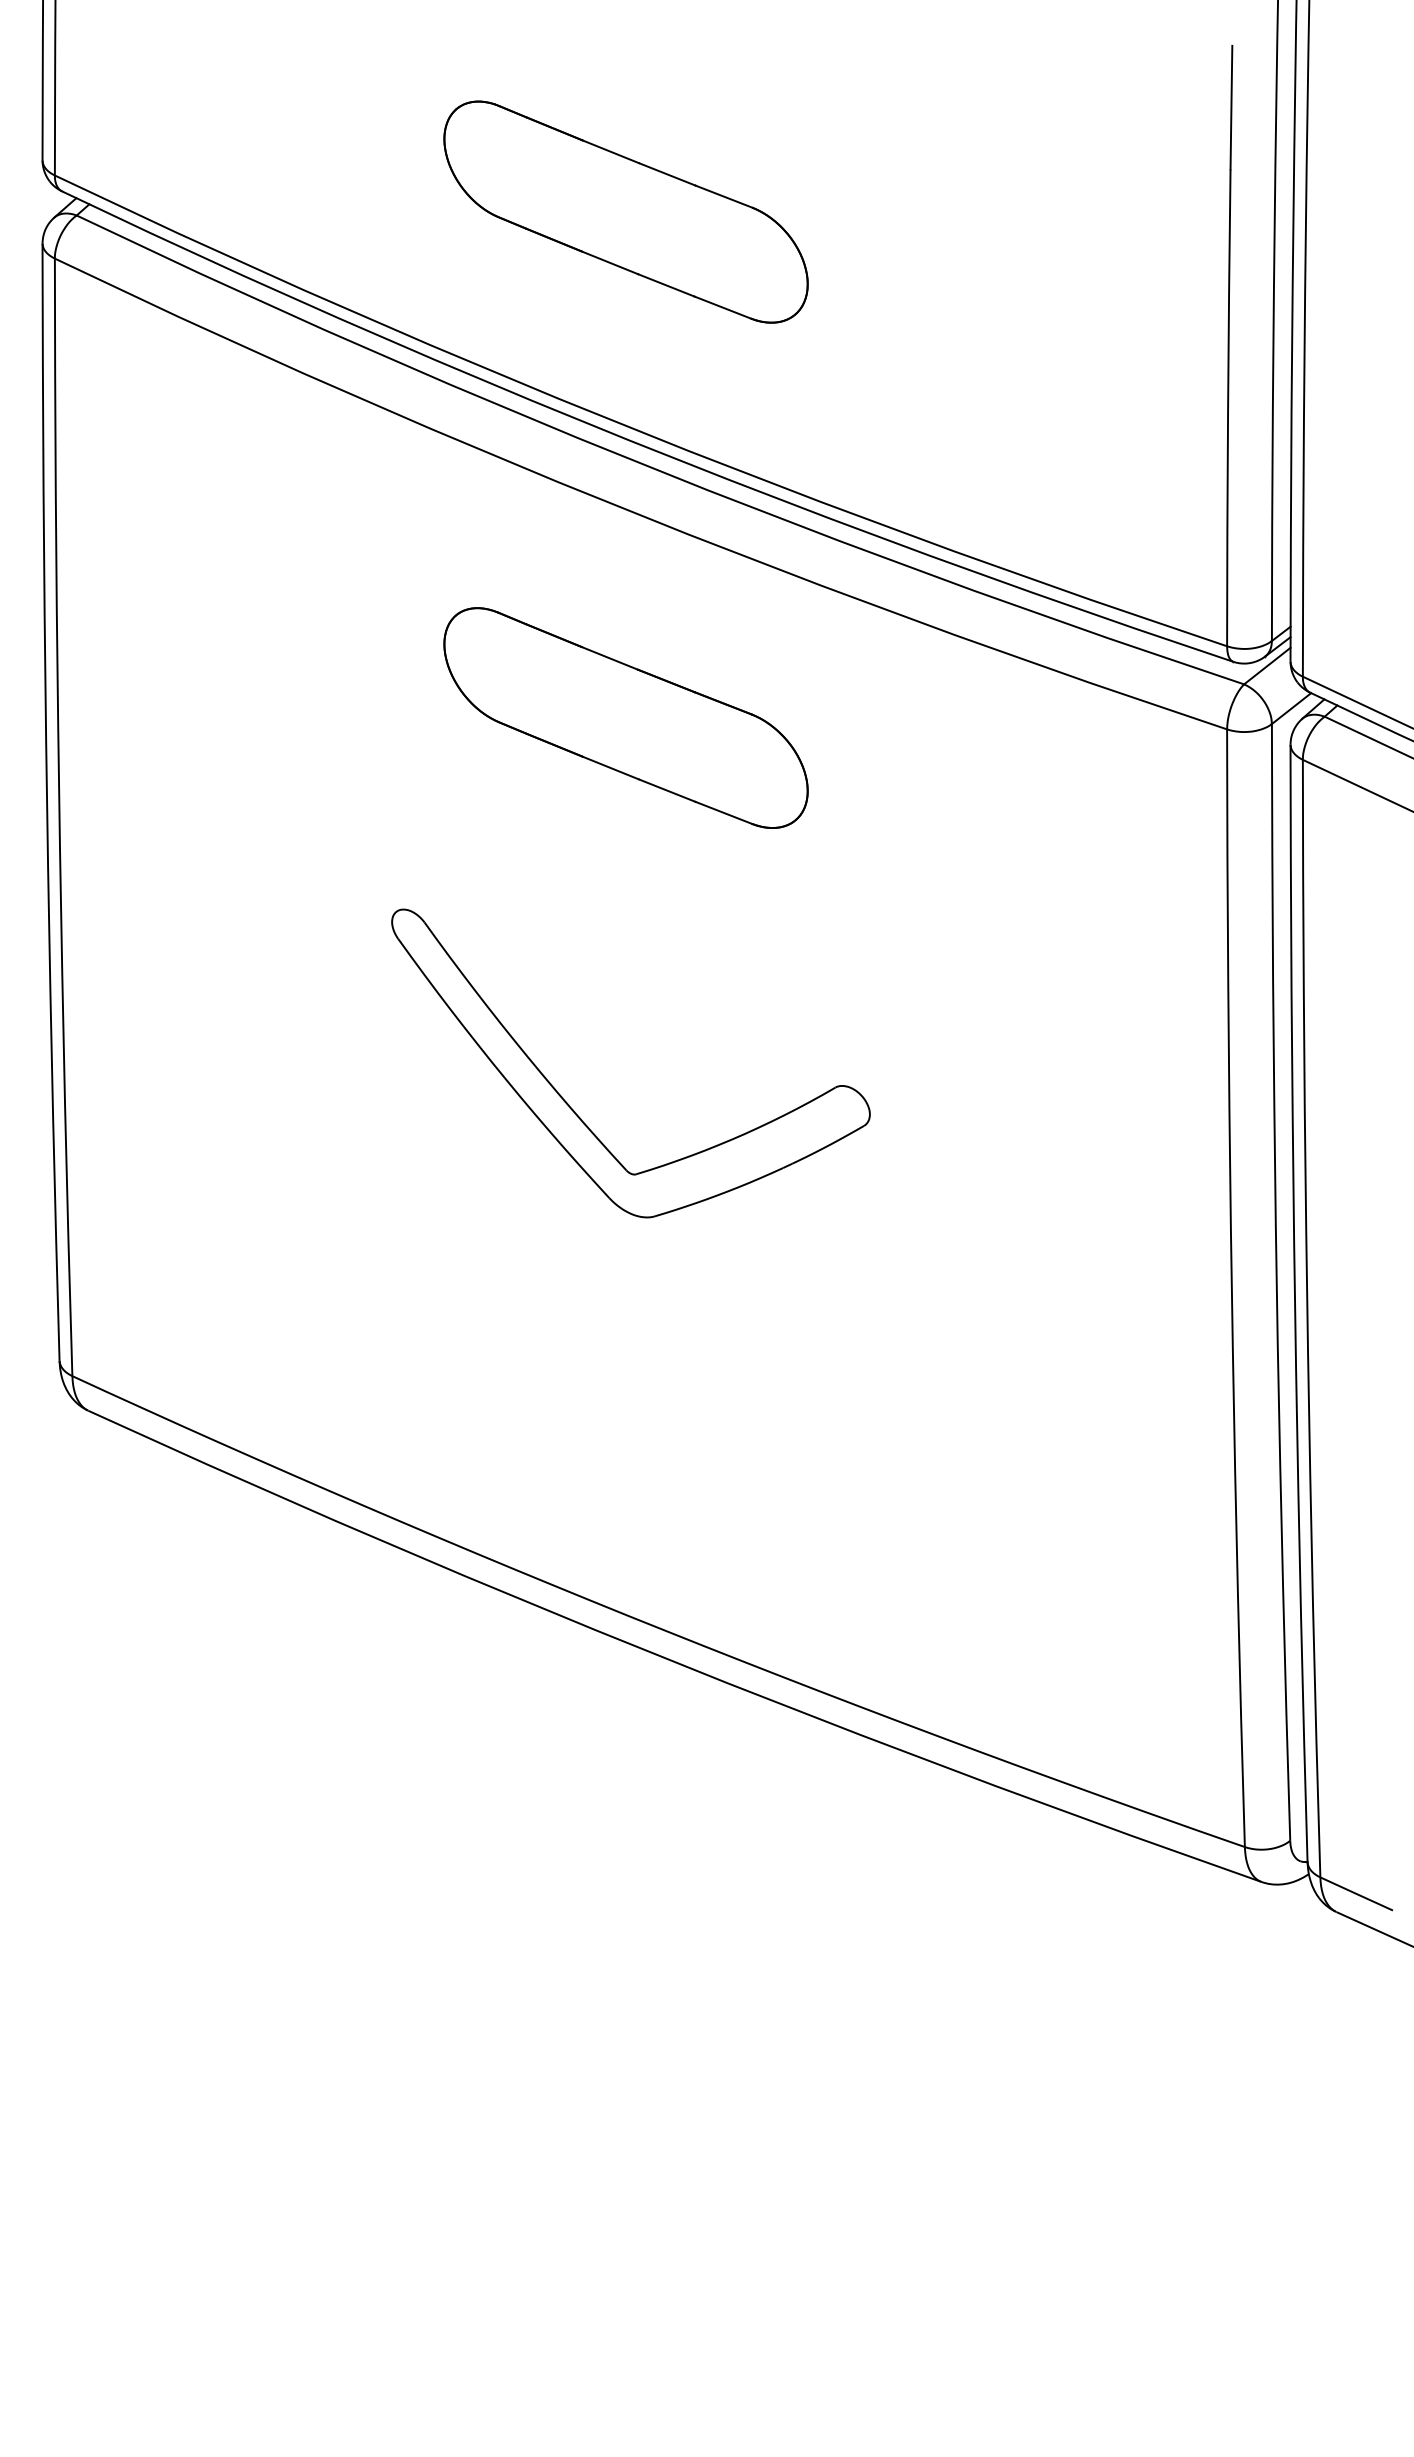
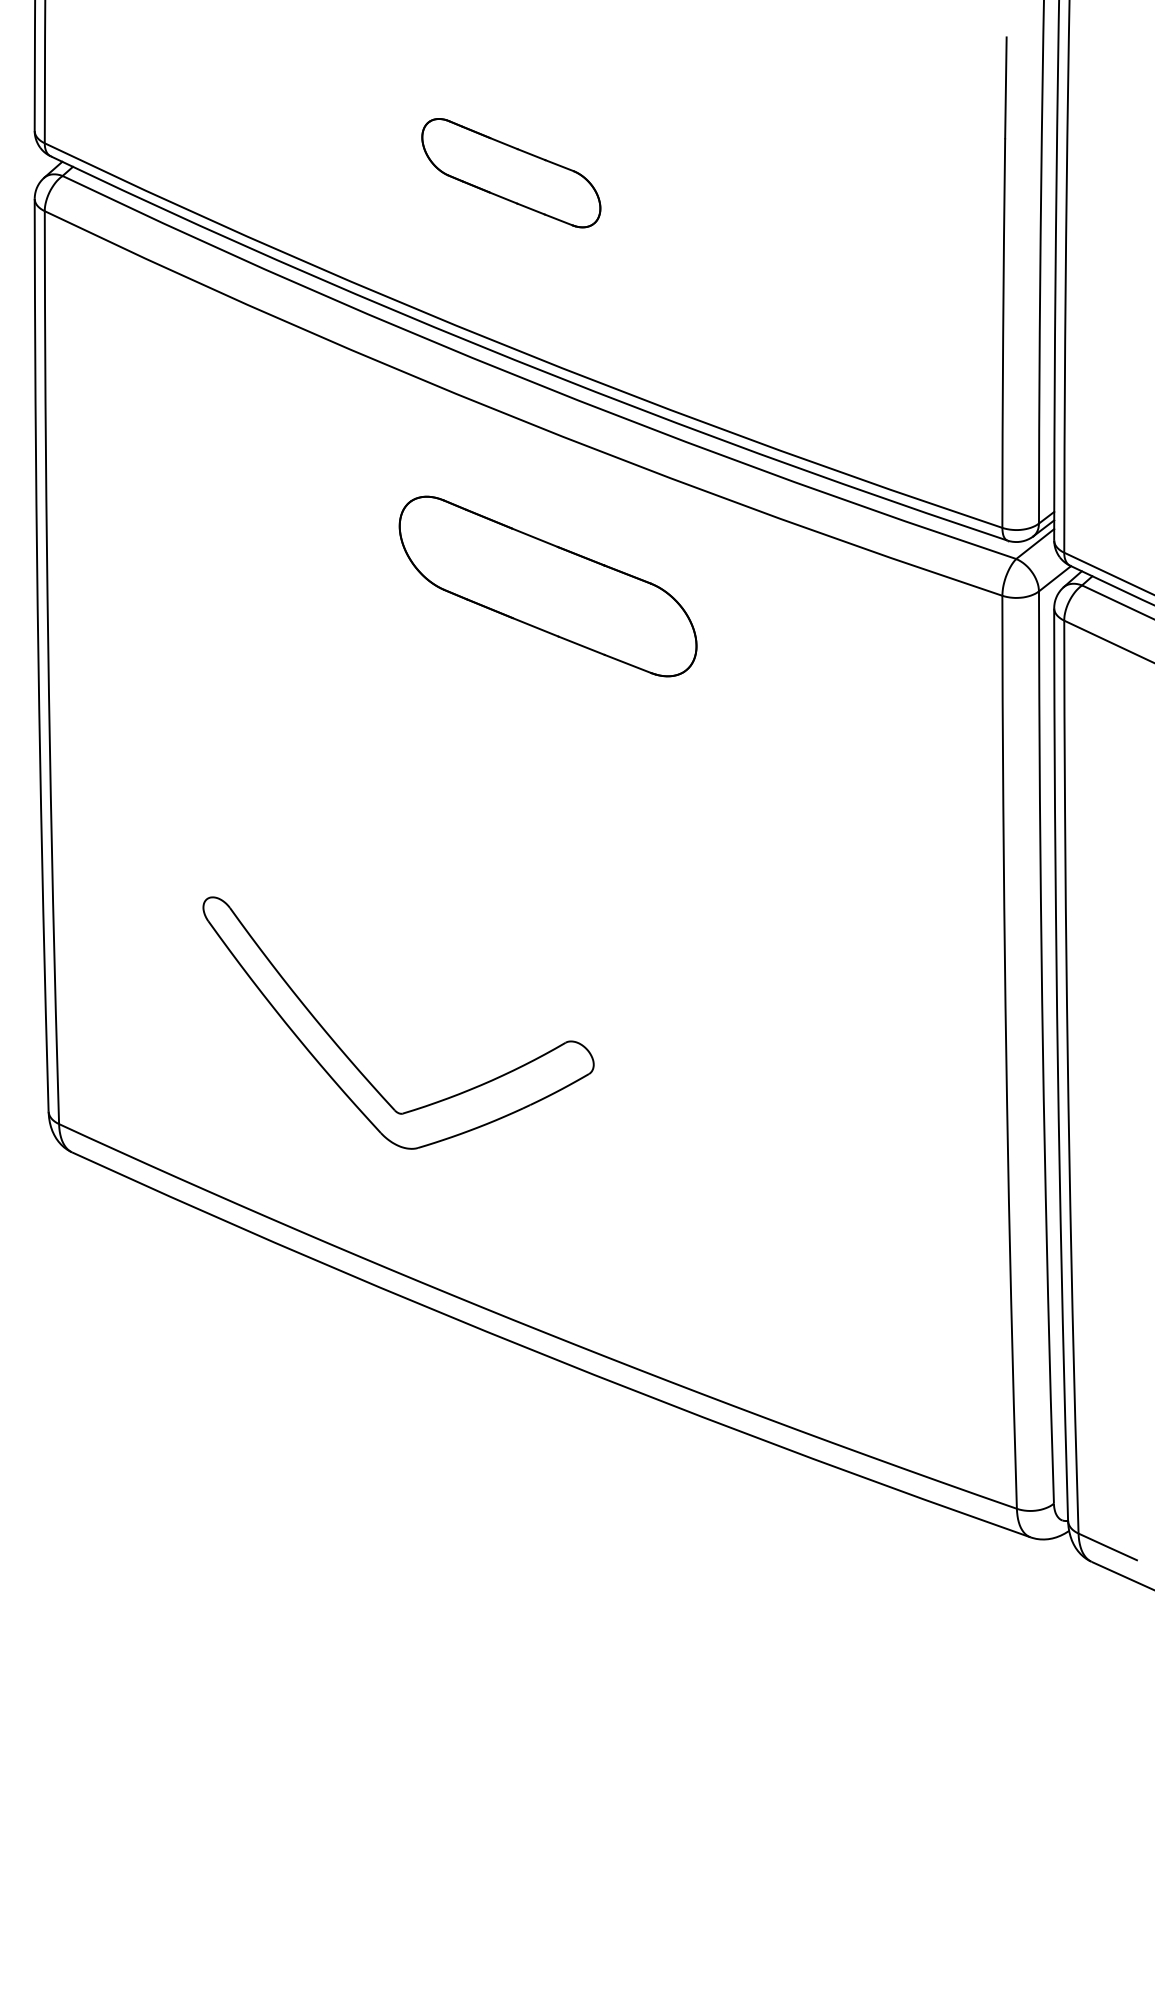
part: (625, 211) -> (510, 172), size x0.6
part: (625, 717) -> (547, 586), moved
part: (575, 1111) -> (353, 1062), moved

